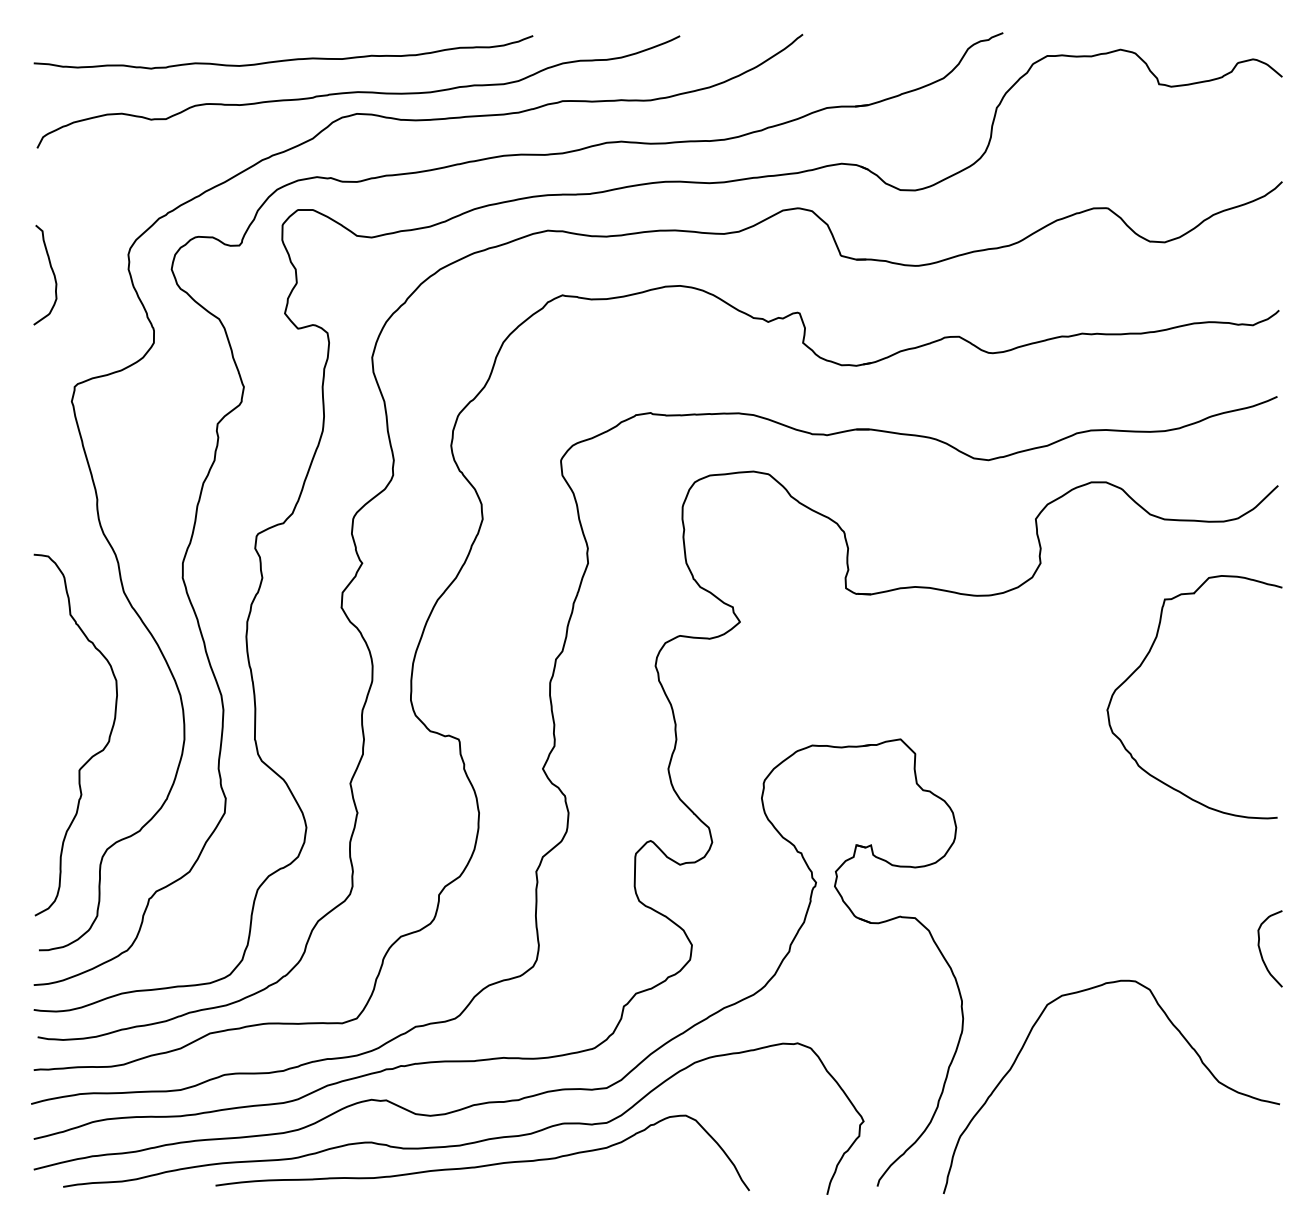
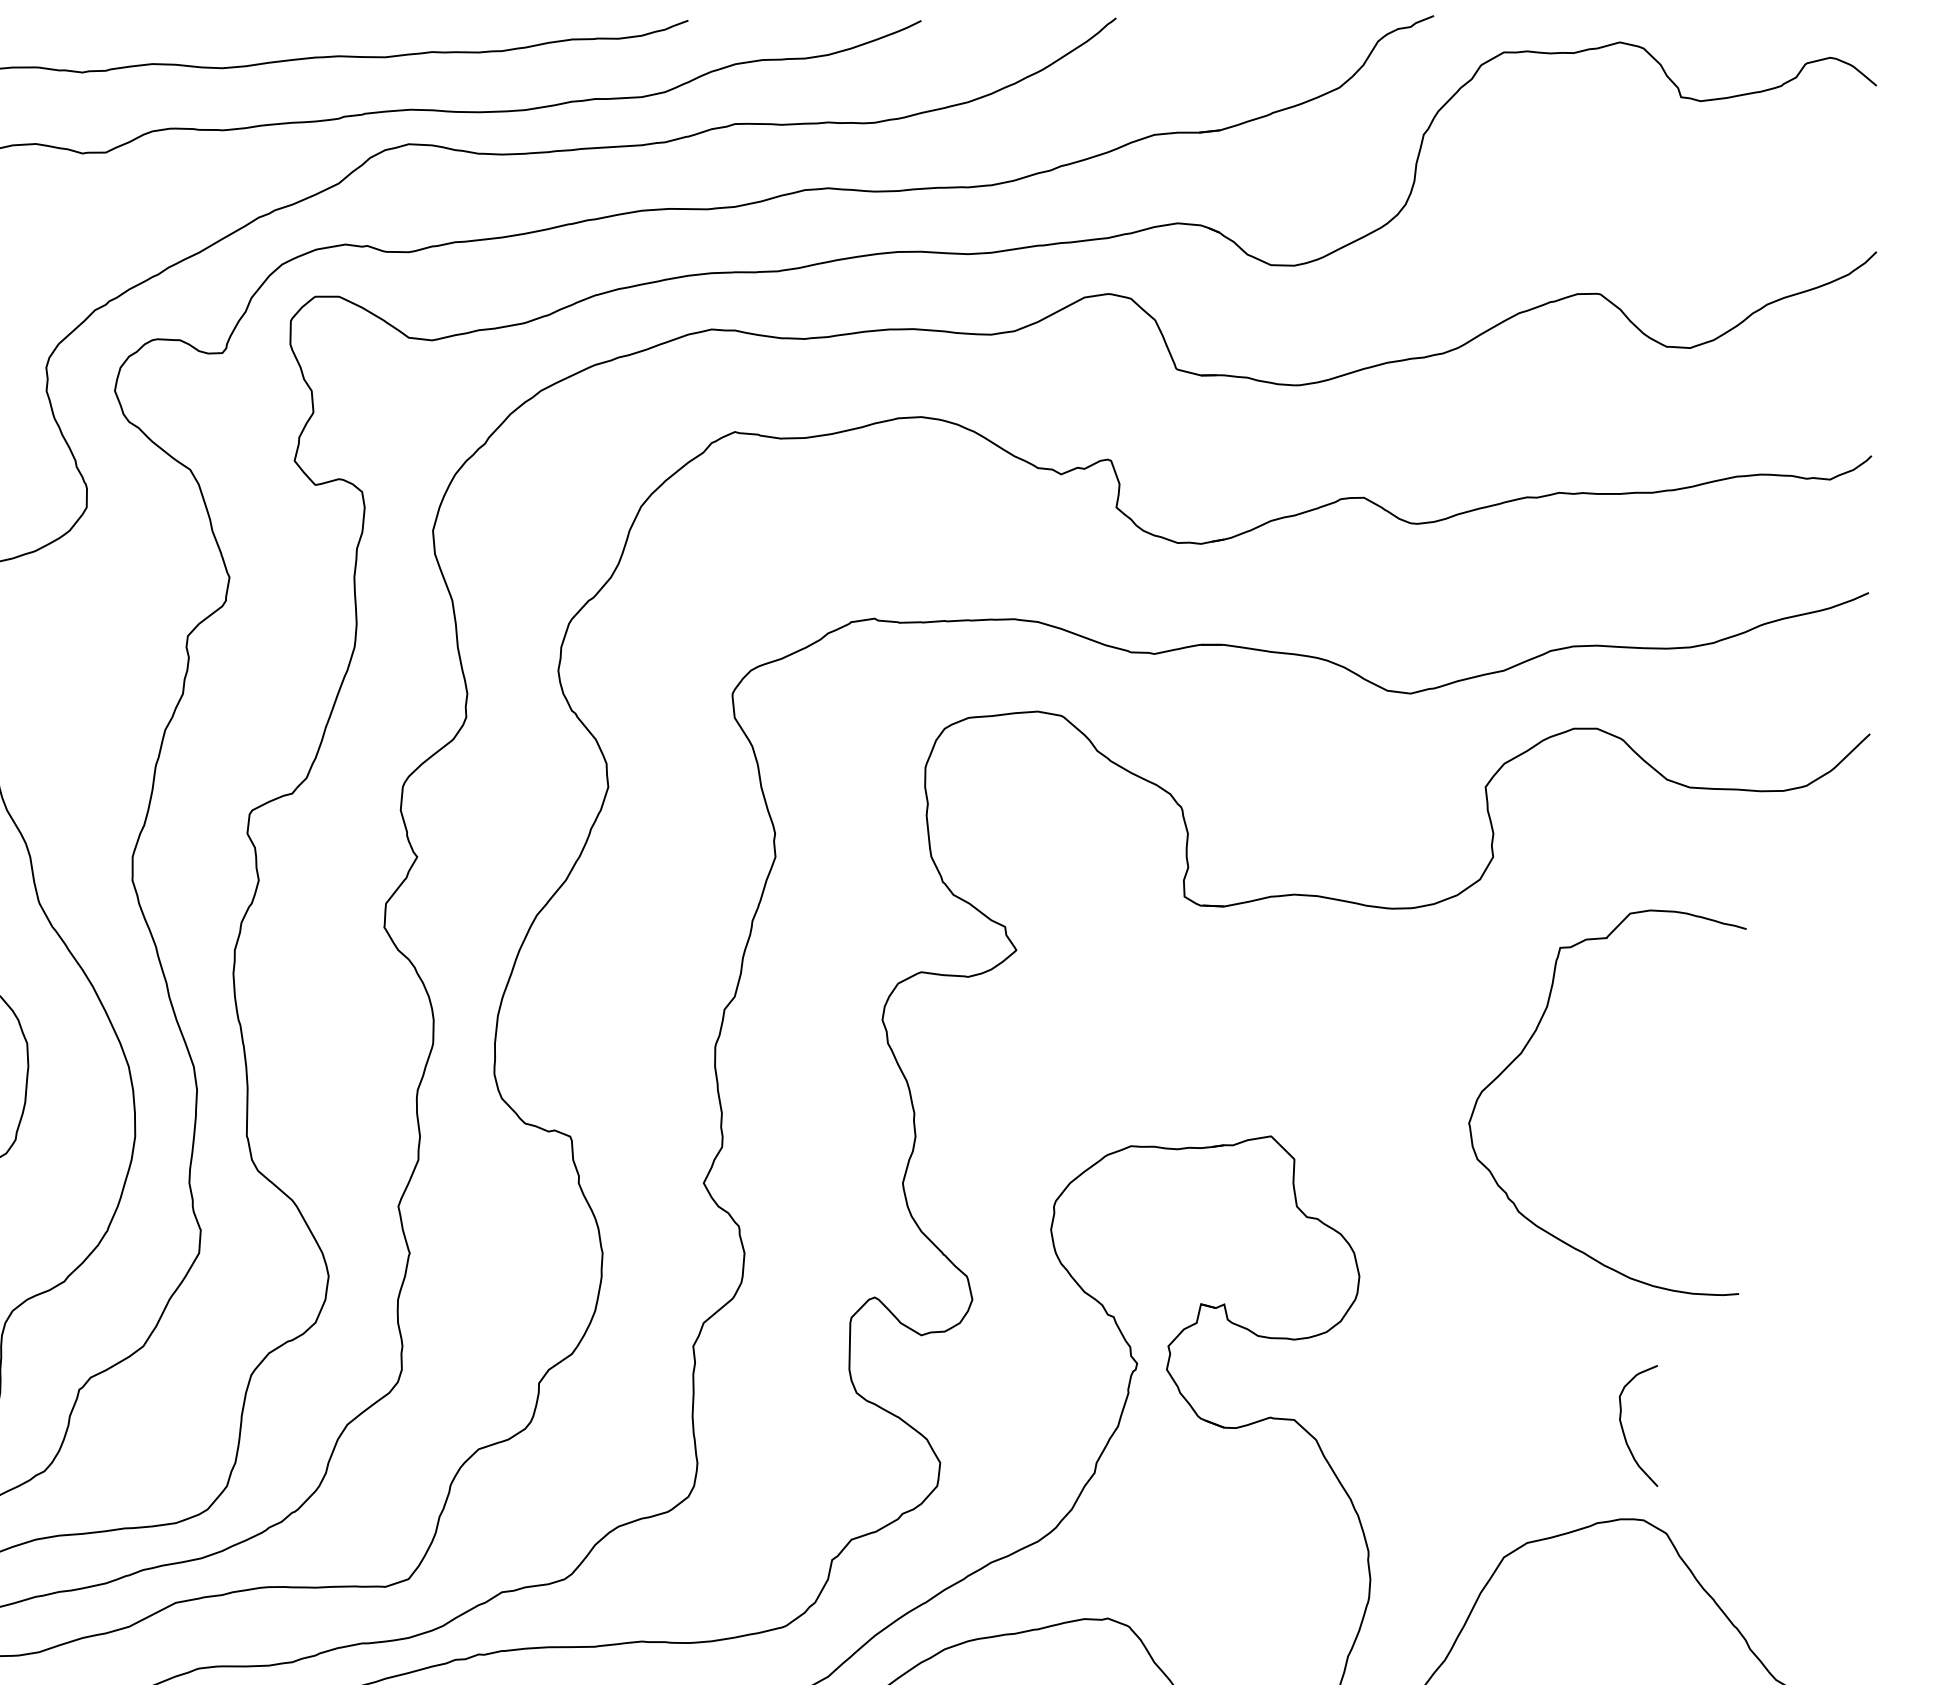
curve: (1142, 664) -> (1524, 1050), moved
curve: (1261, 951) -> (1624, 1430), moved

